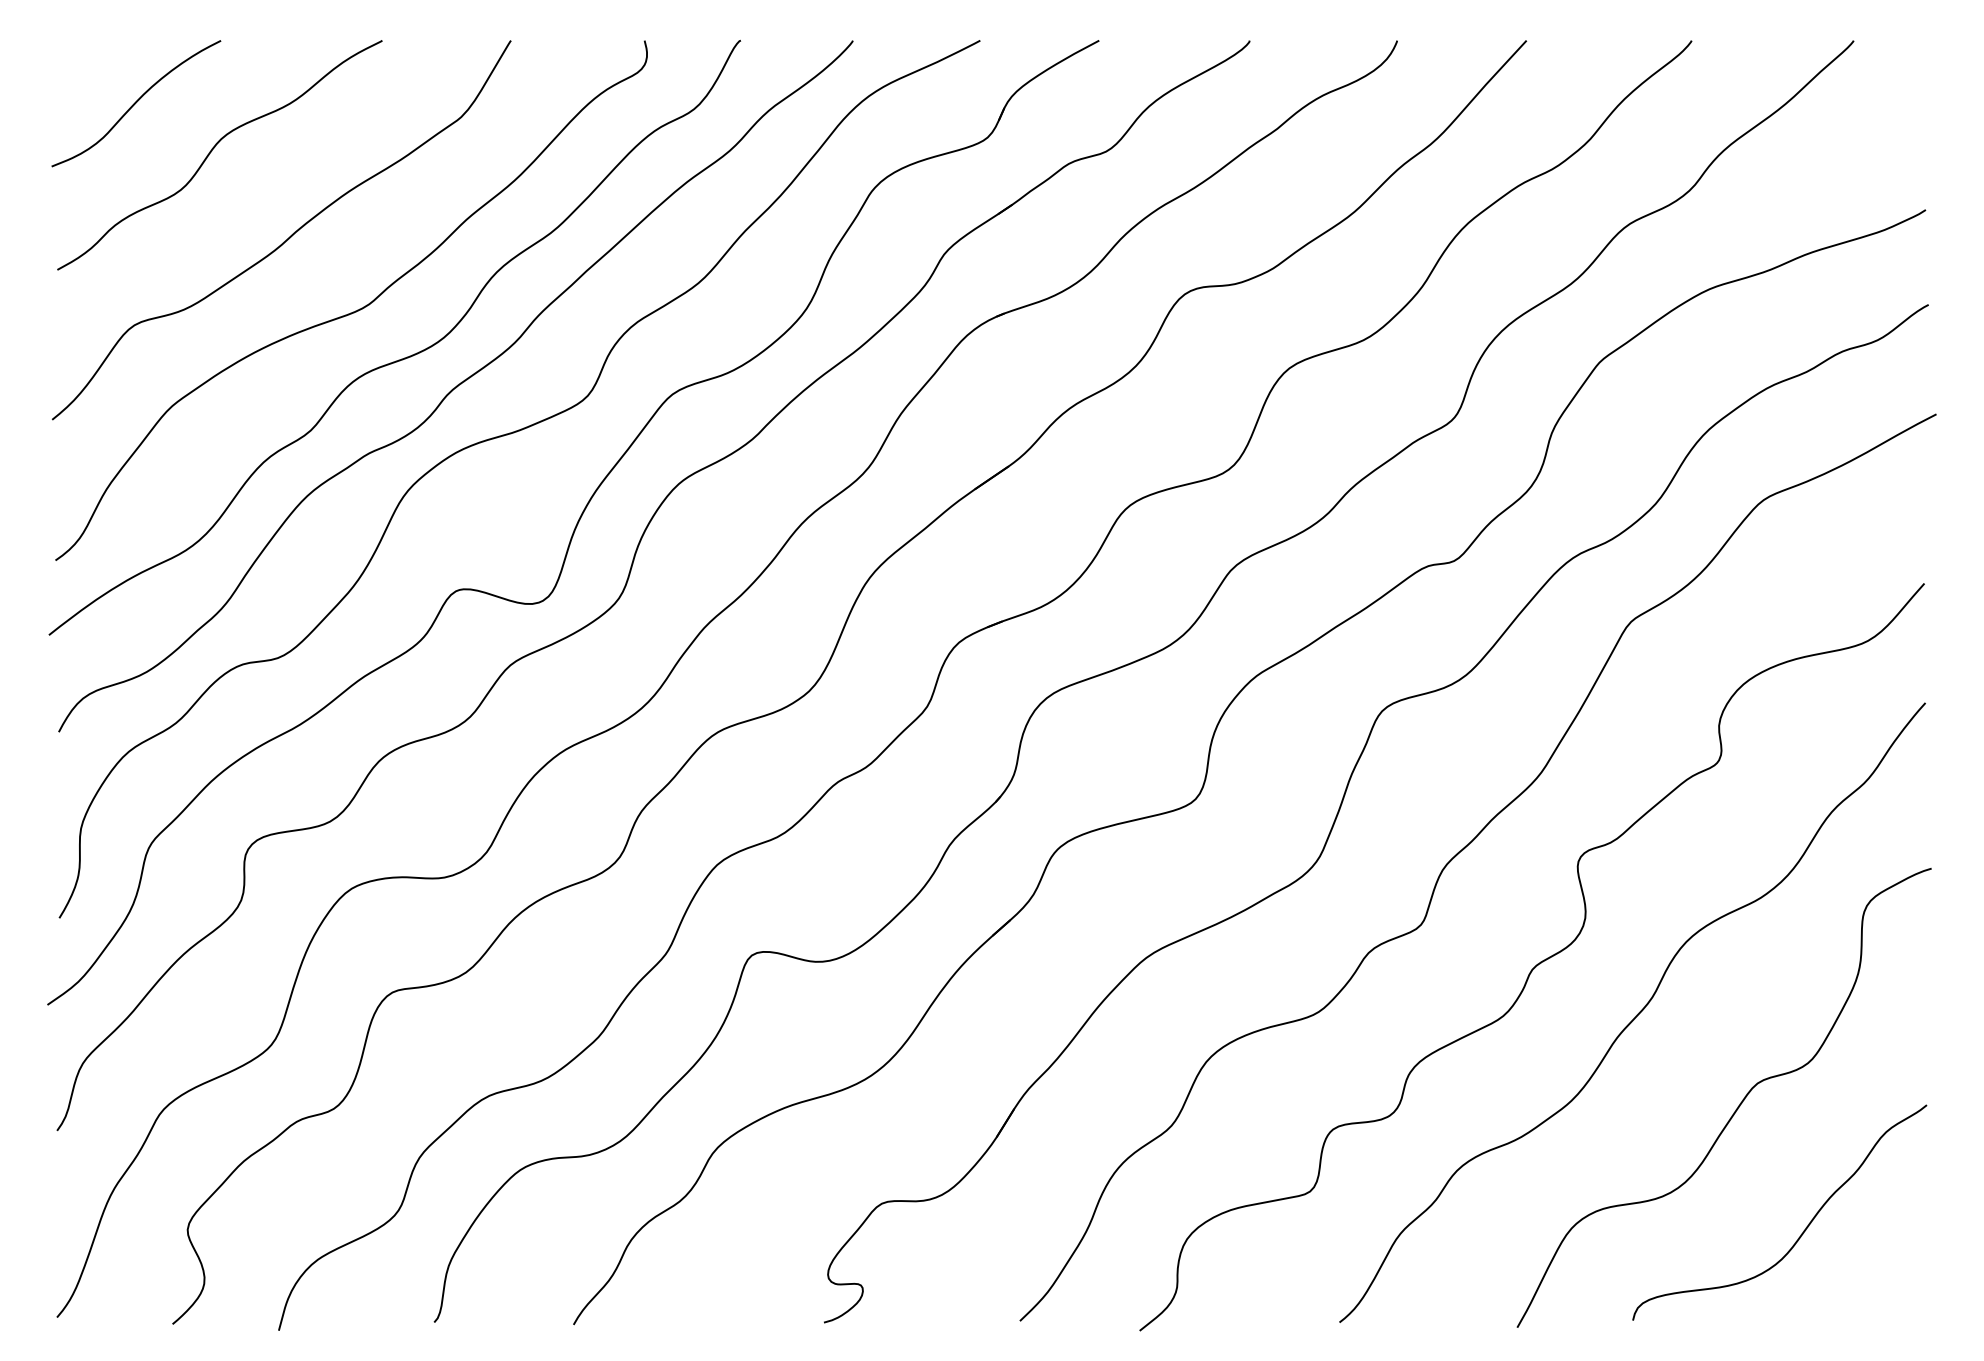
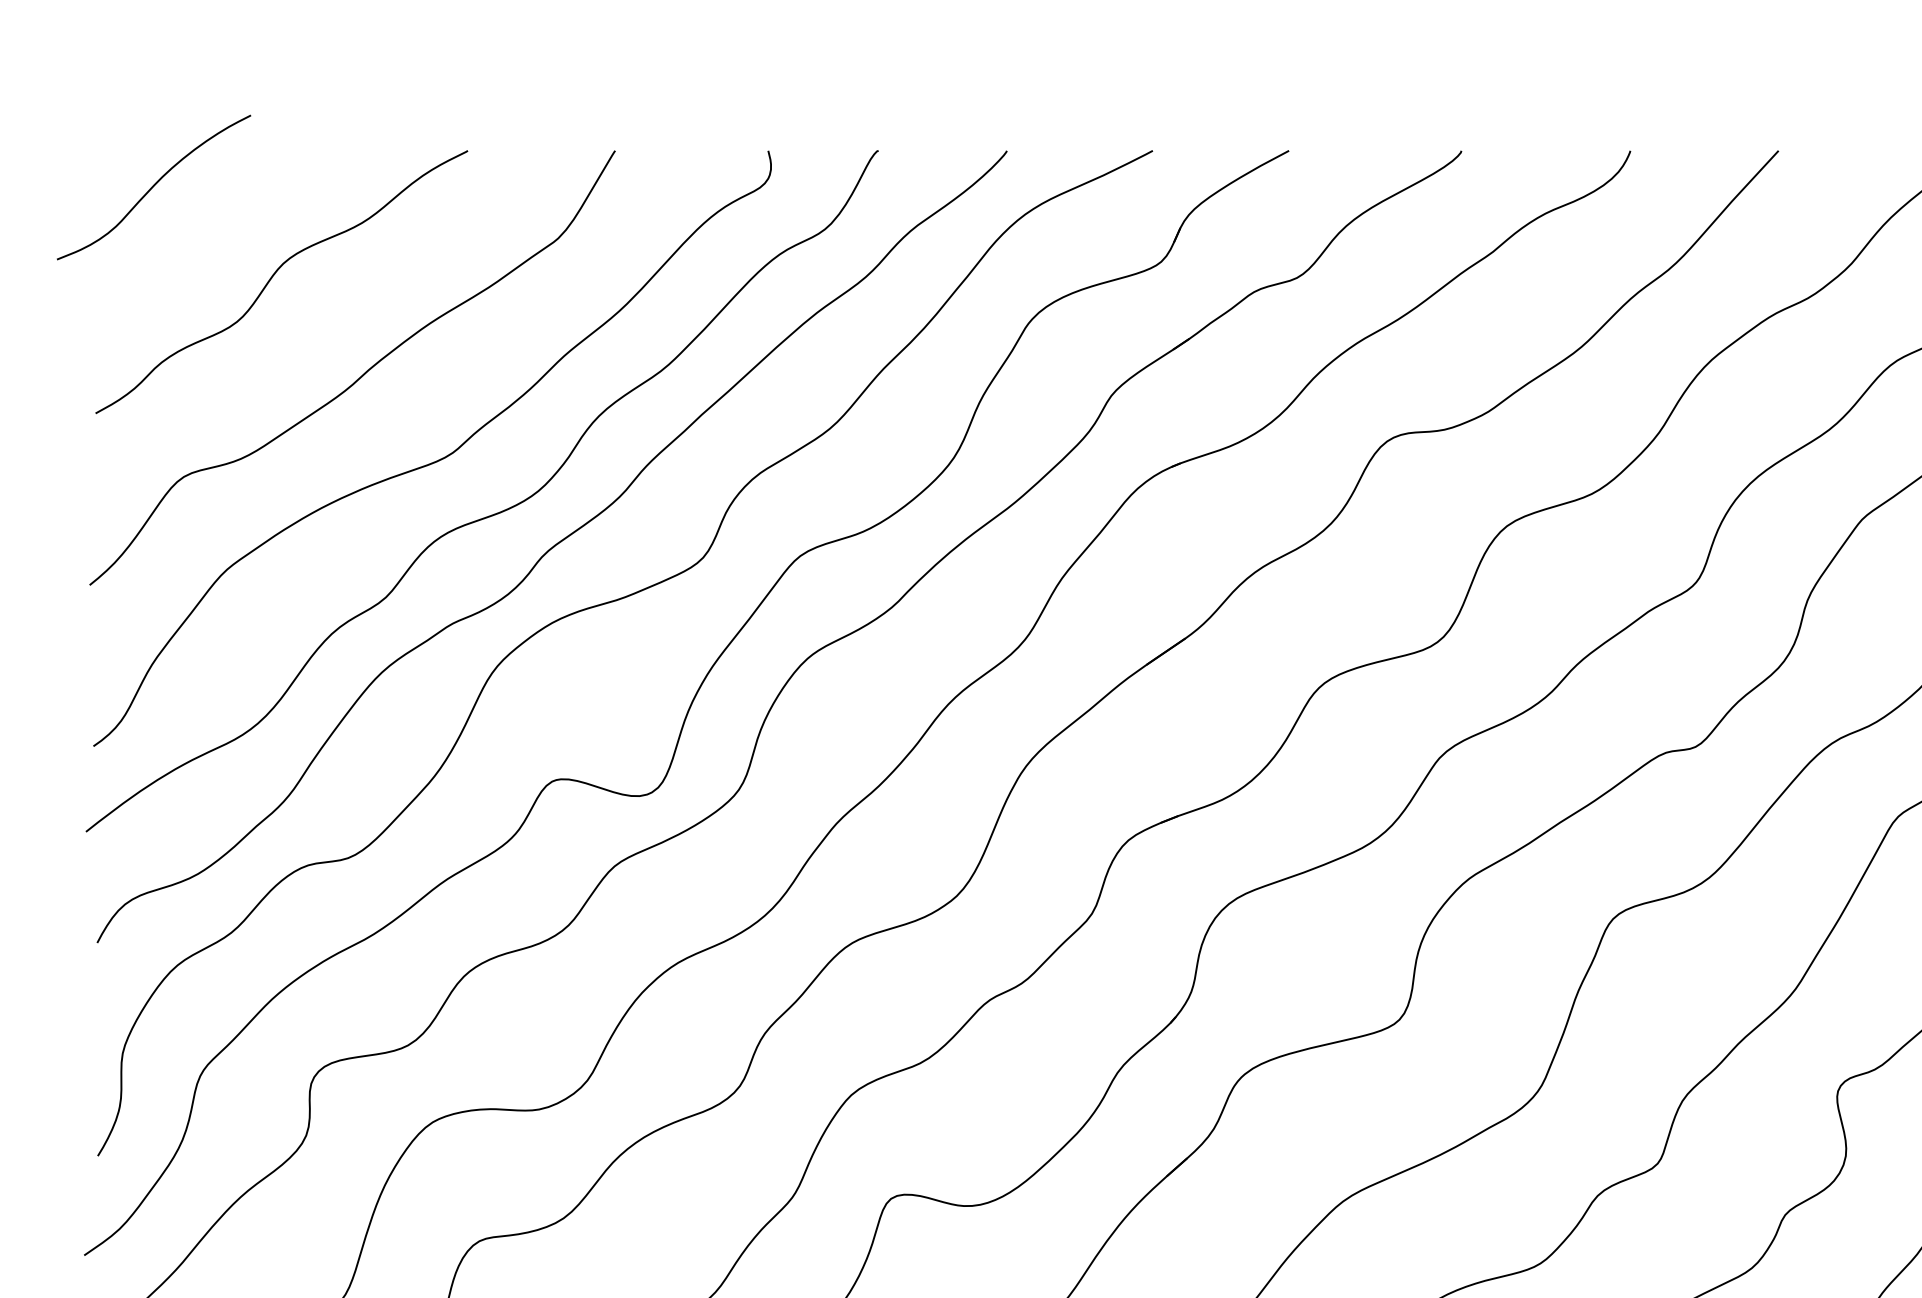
curve: (136, 103) -> (154, 187), moved

